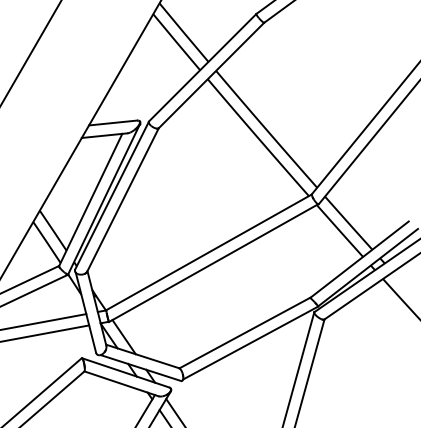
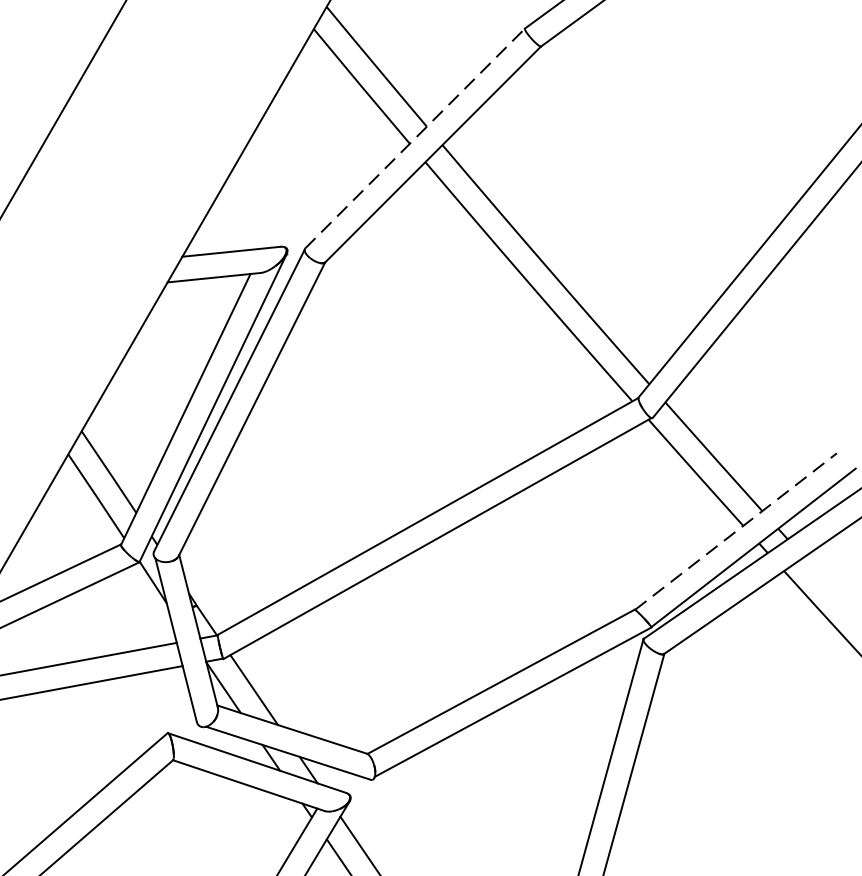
line: (202, 67) -> (414, 138), solid -> dashed
line: (359, 259) -> (735, 531), solid -> dashed

